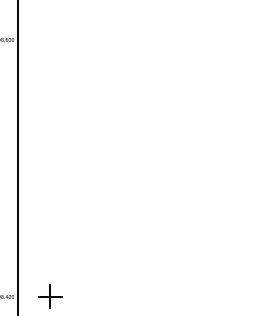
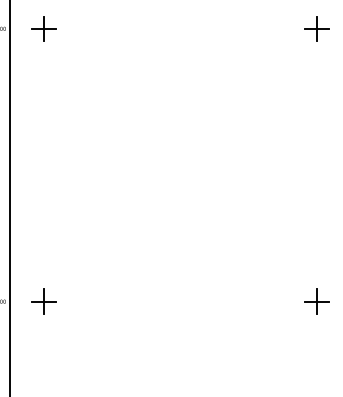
part: (49, 39) -> (43, 28), added

